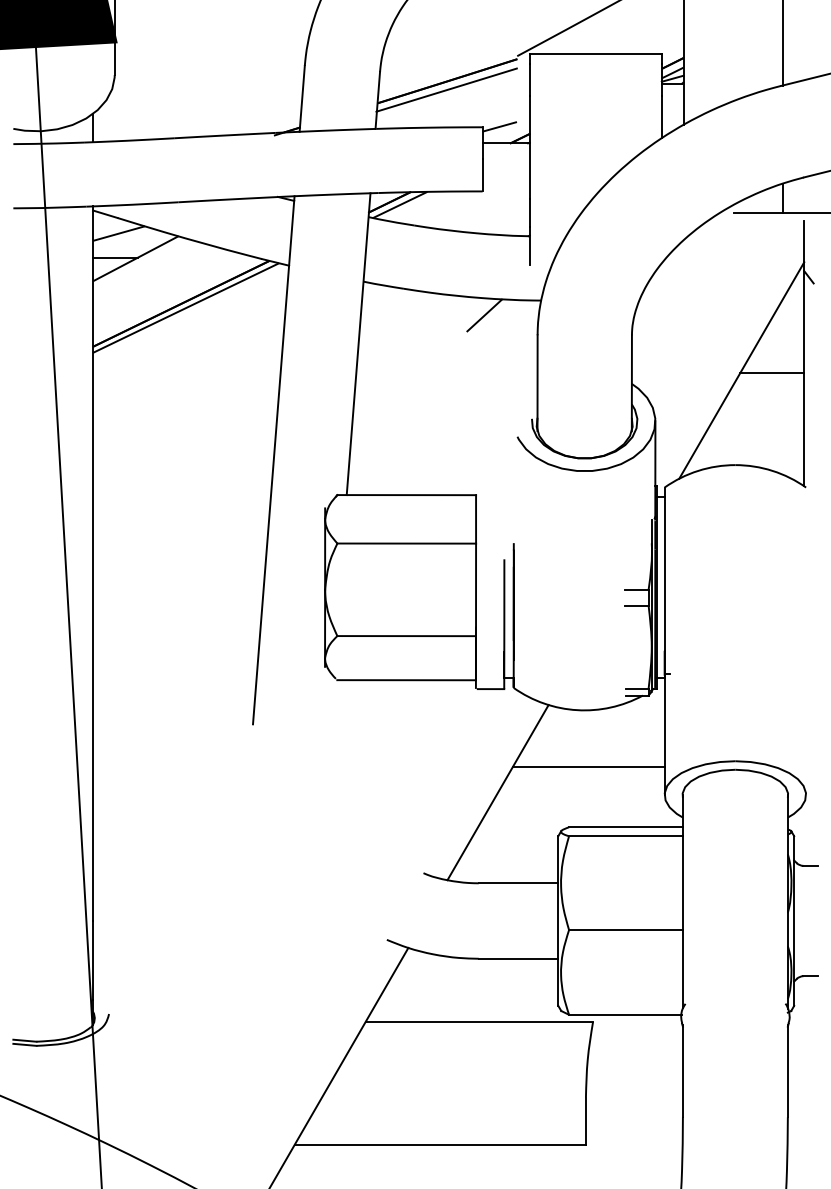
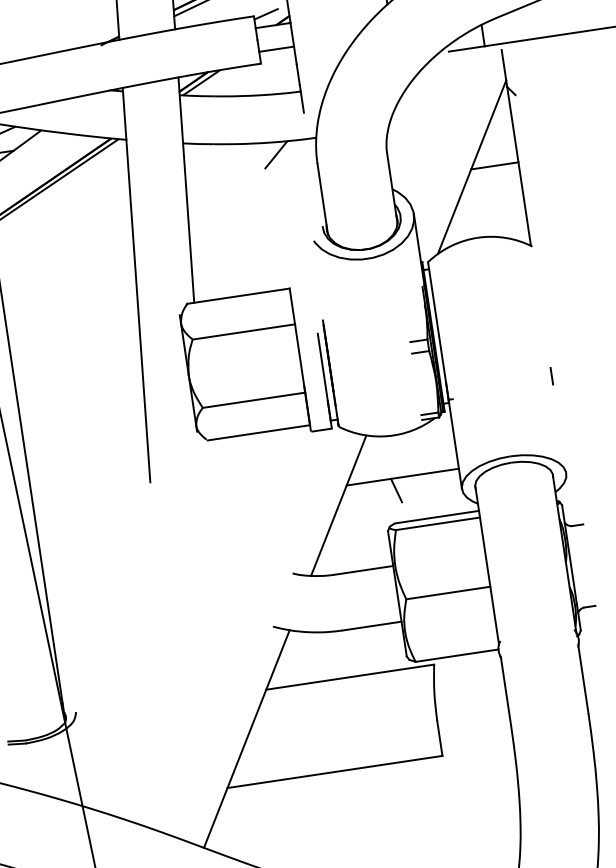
line: (505, 175) -> (276, 49), added
line: (805, 662) -> (551, 375), added
line: (577, 783) -> (396, 490), added

